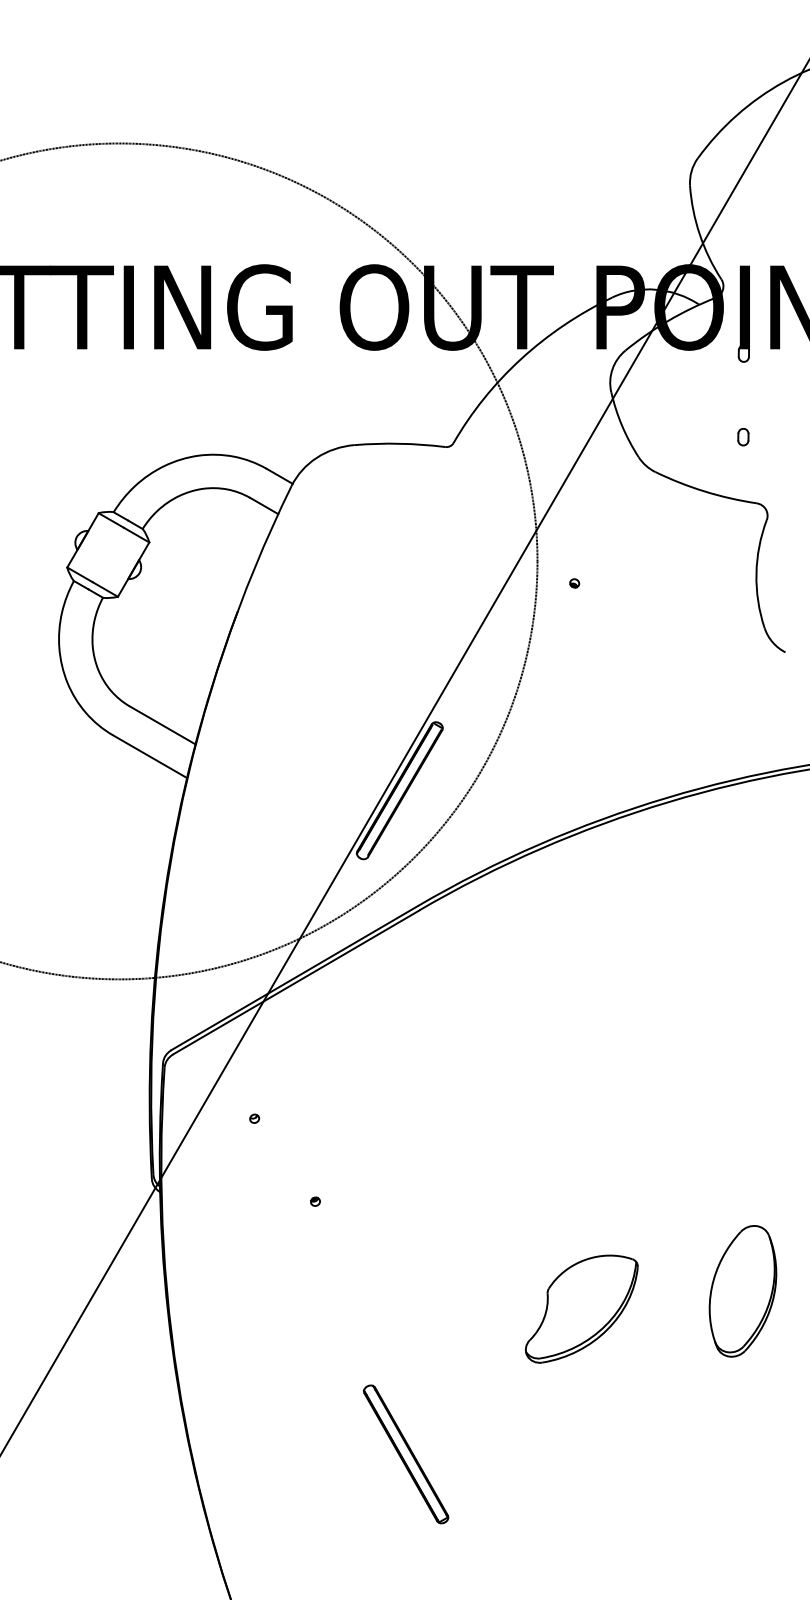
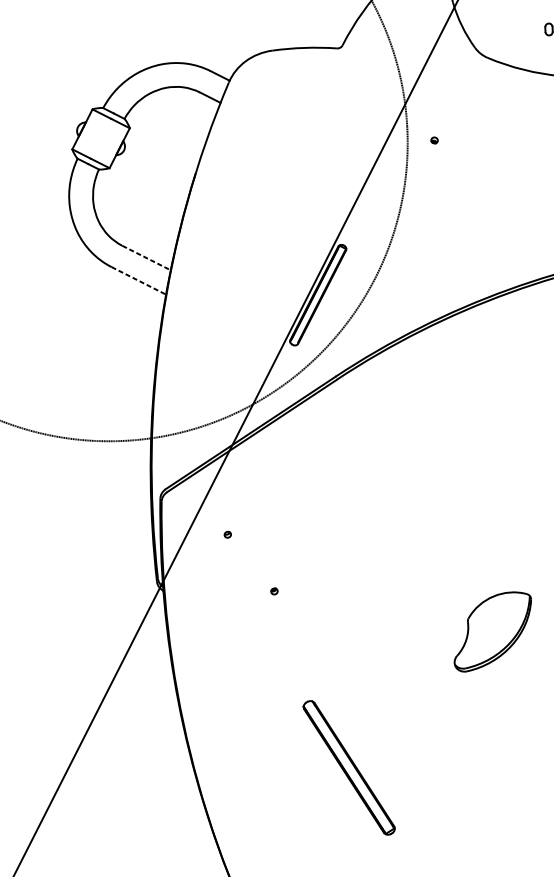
line: (162, 725) -> (146, 258), solid -> dashed
line: (150, 756) -> (139, 280), solid -> dashed
part: (581, 1308) -> (492, 631), moved
part: (405, 1454) -> (348, 768), size x1.4

